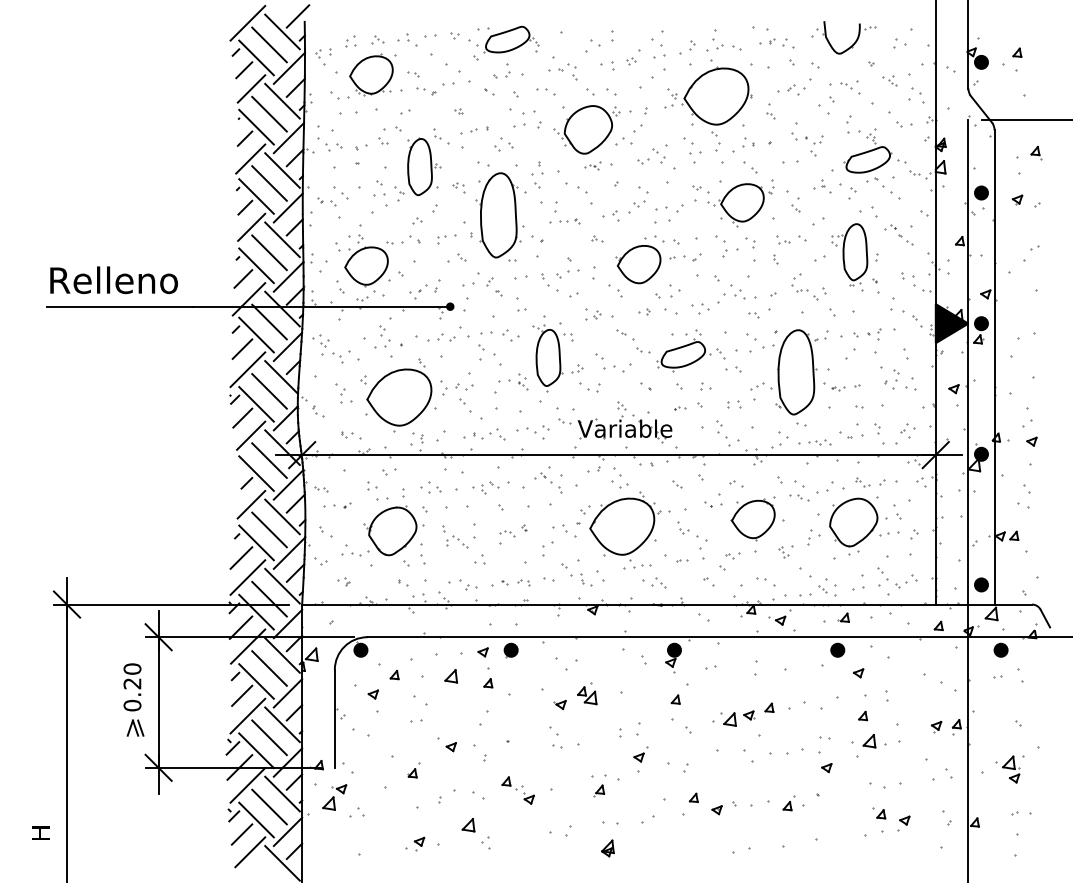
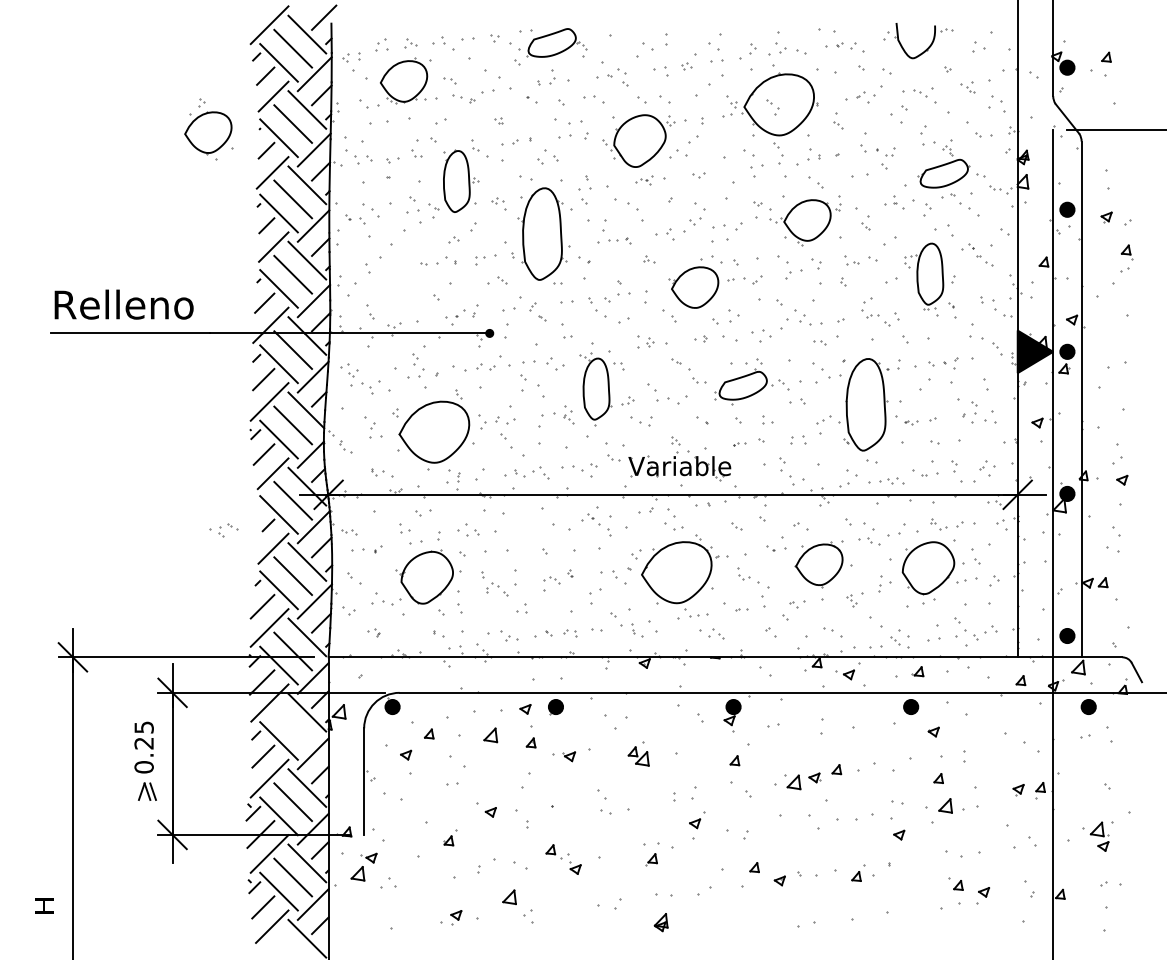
part: (1036, 152) -> (1127, 251), moved
part: (658, 155) -> (772, 106), moved
part: (367, 263) -> (209, 129), moved
part: (485, 487) -> (223, 530), moved
text: (132, 668) -> (144, 726), 0.20 -> 0.25
line: (269, 668) -> (293, 726), removed
part: (559, 705) -> (568, 757), moved

